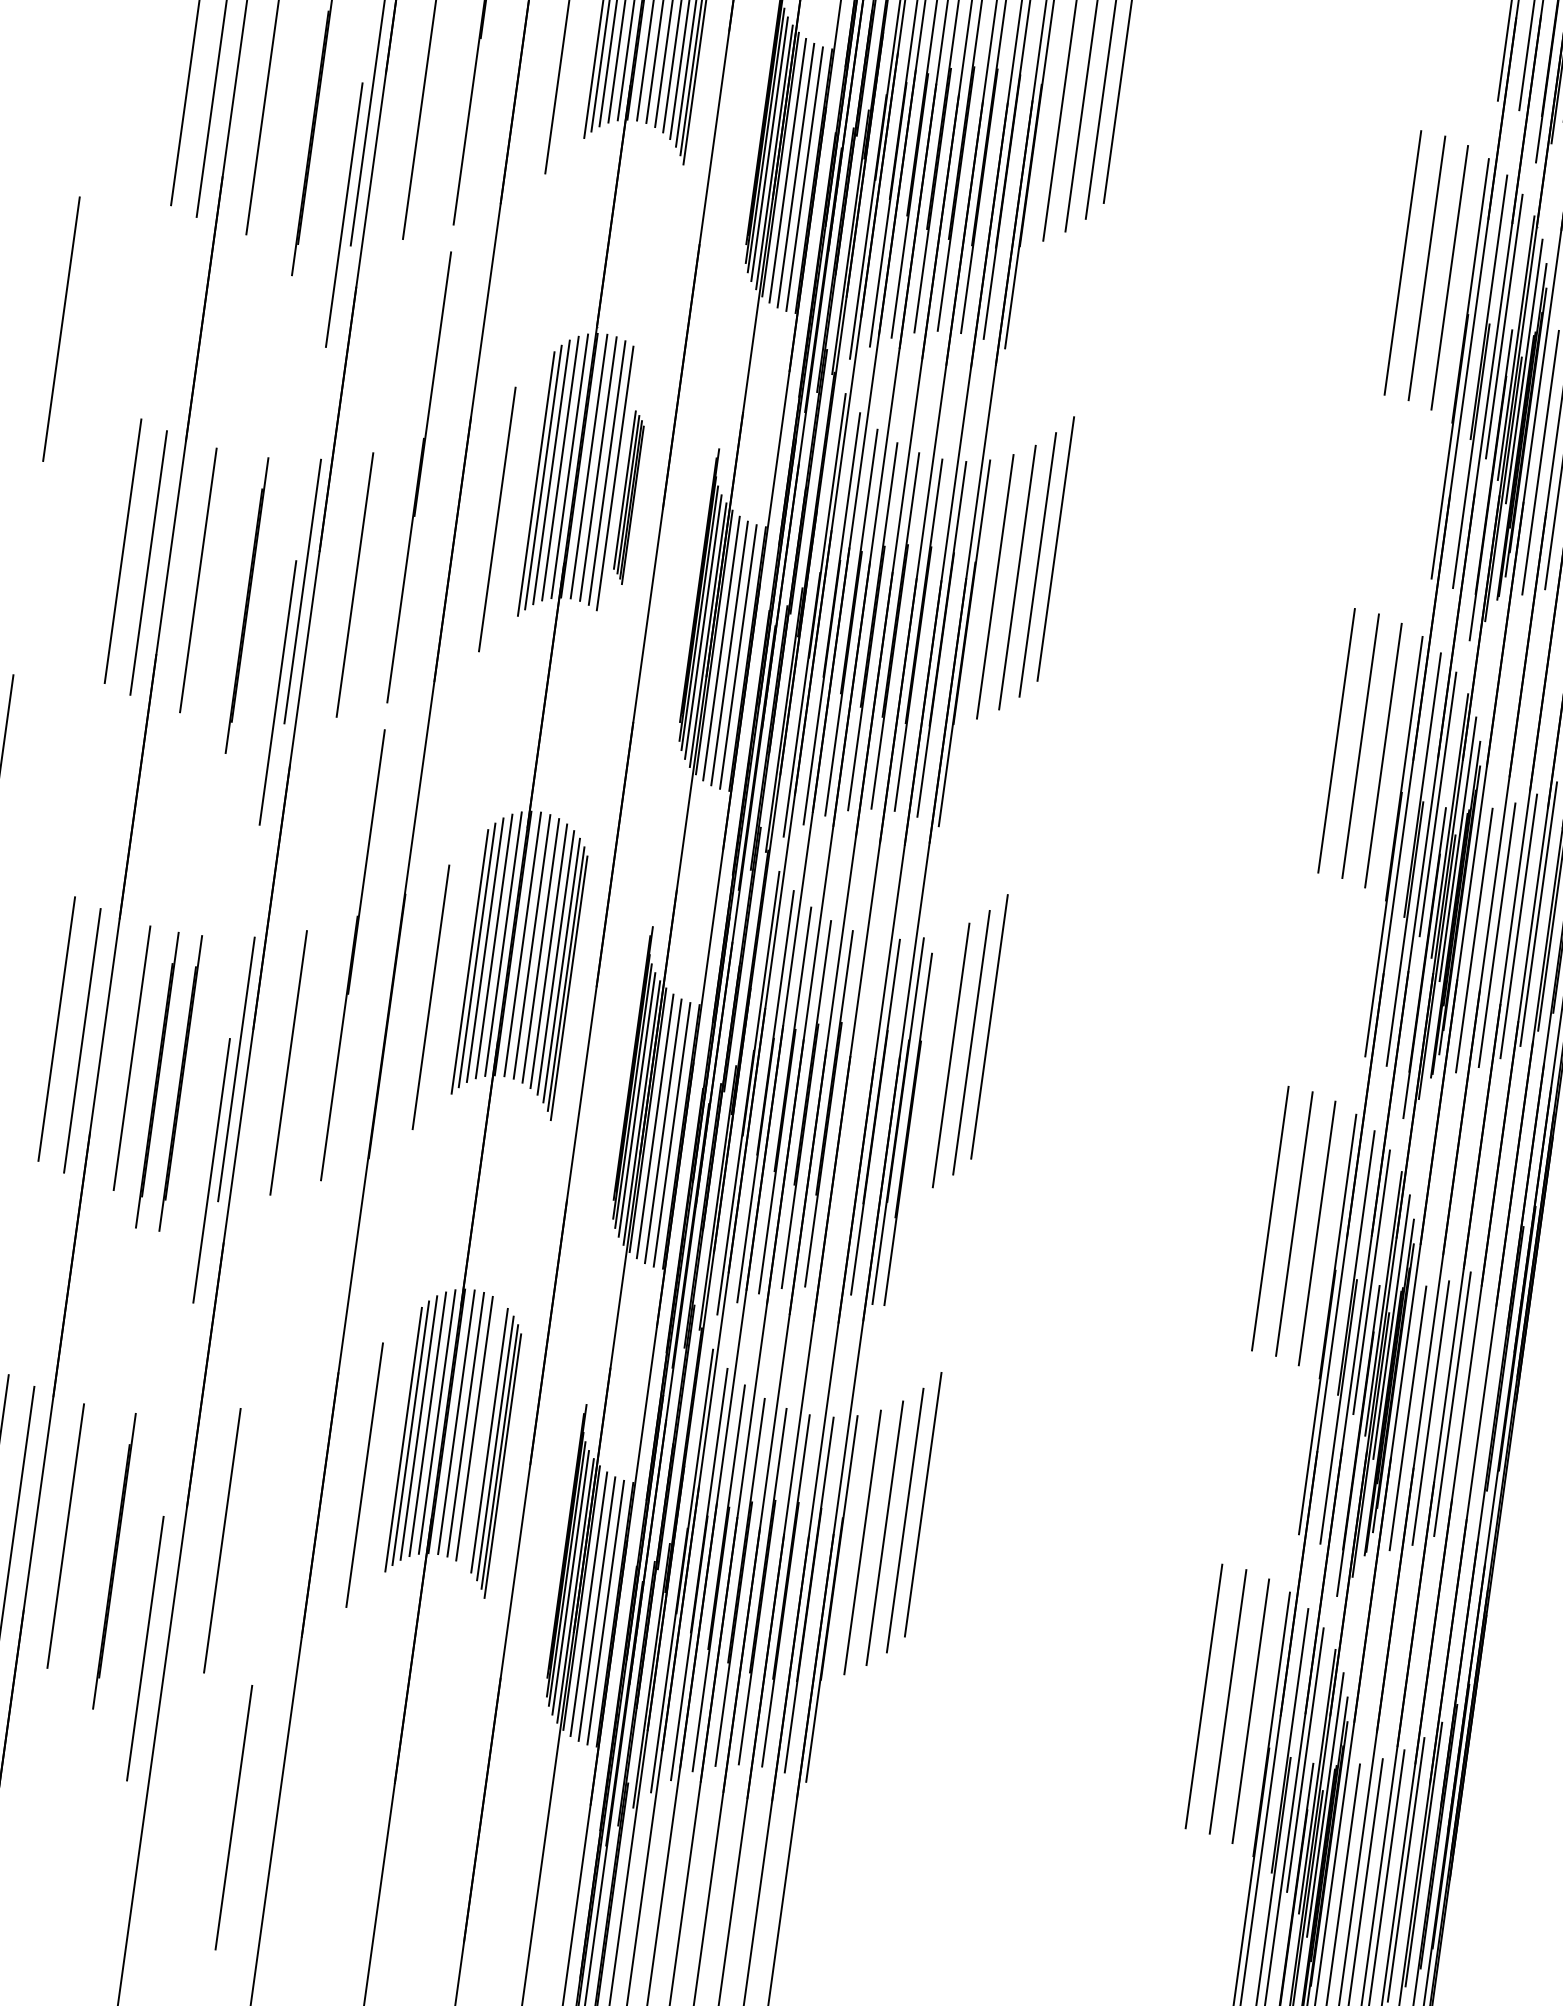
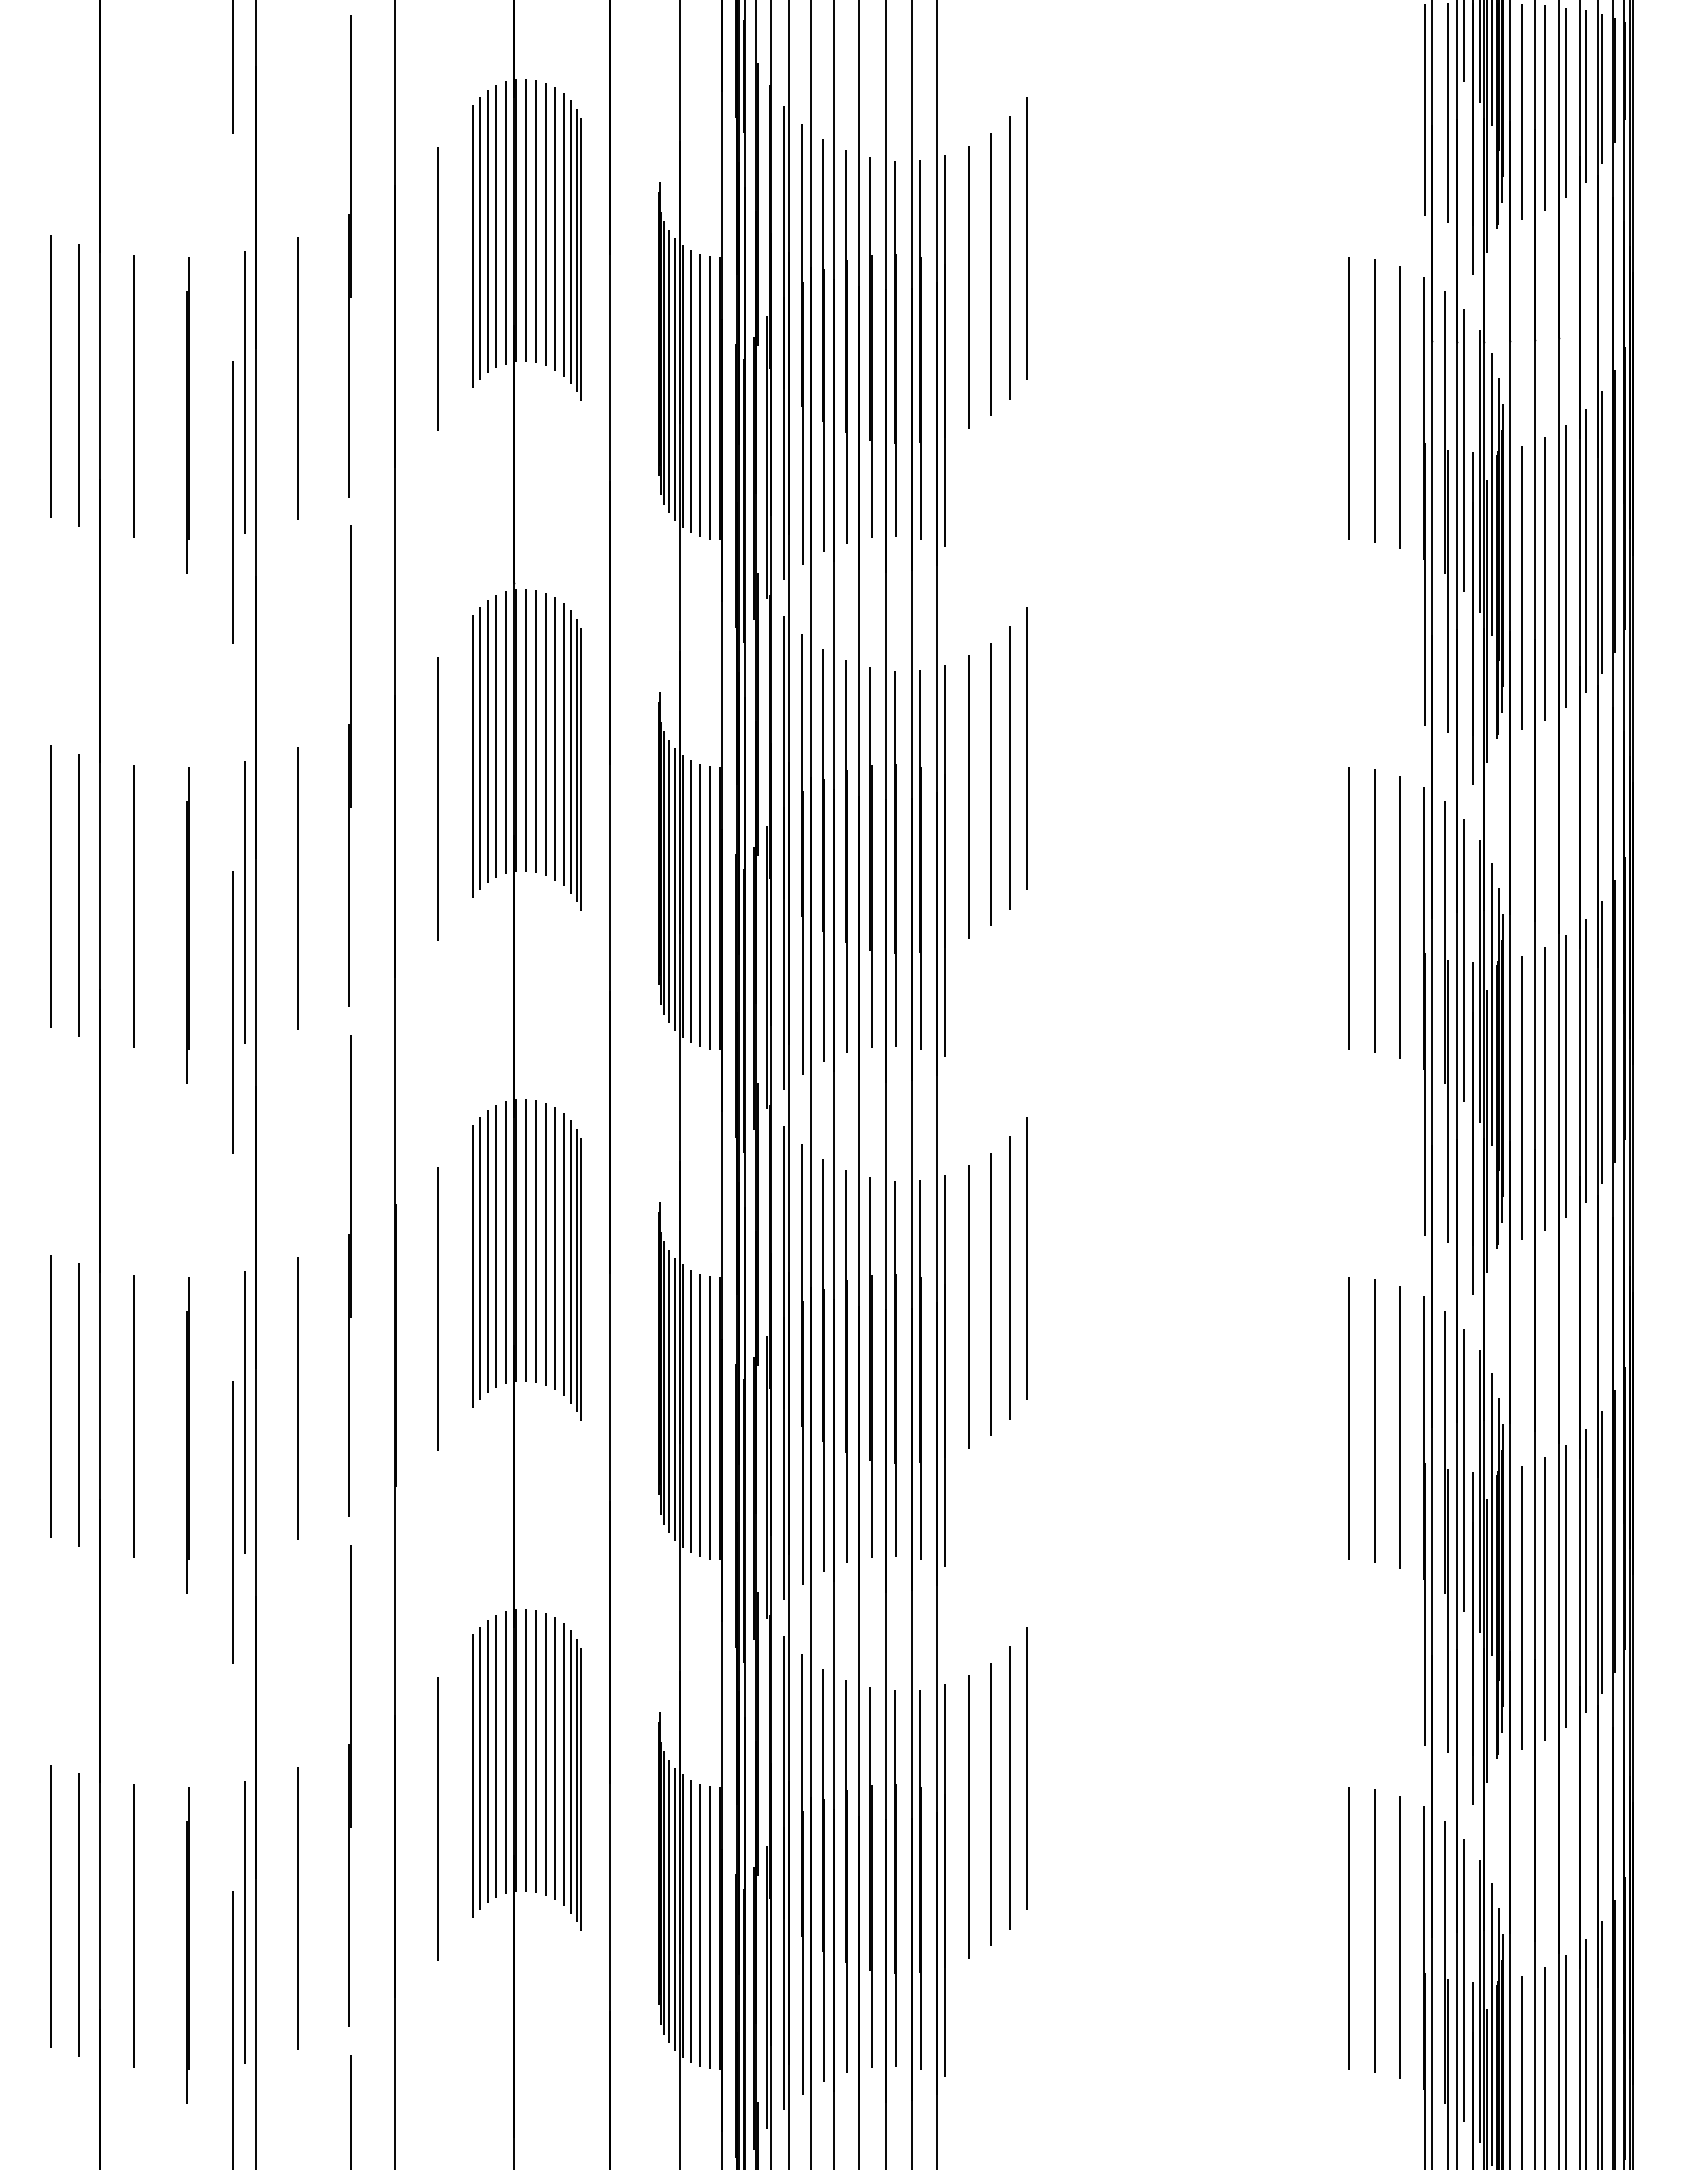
part: (629, 497) -> (572, 756), size x1.67
line: (928, 1064) -> (968, 1306), added
line: (156, 1080) -> (162, 1435), removed
line: (908, 1129) -> (895, 1368), moved
line: (1489, 1375) -> (1601, 1551), added
line: (1472, 1391) -> (1585, 1570), added
part: (286, 1432) -> (349, 1785), added
line: (482, 1433) -> (555, 1758), added
line: (170, 1547) -> (244, 1922), added

